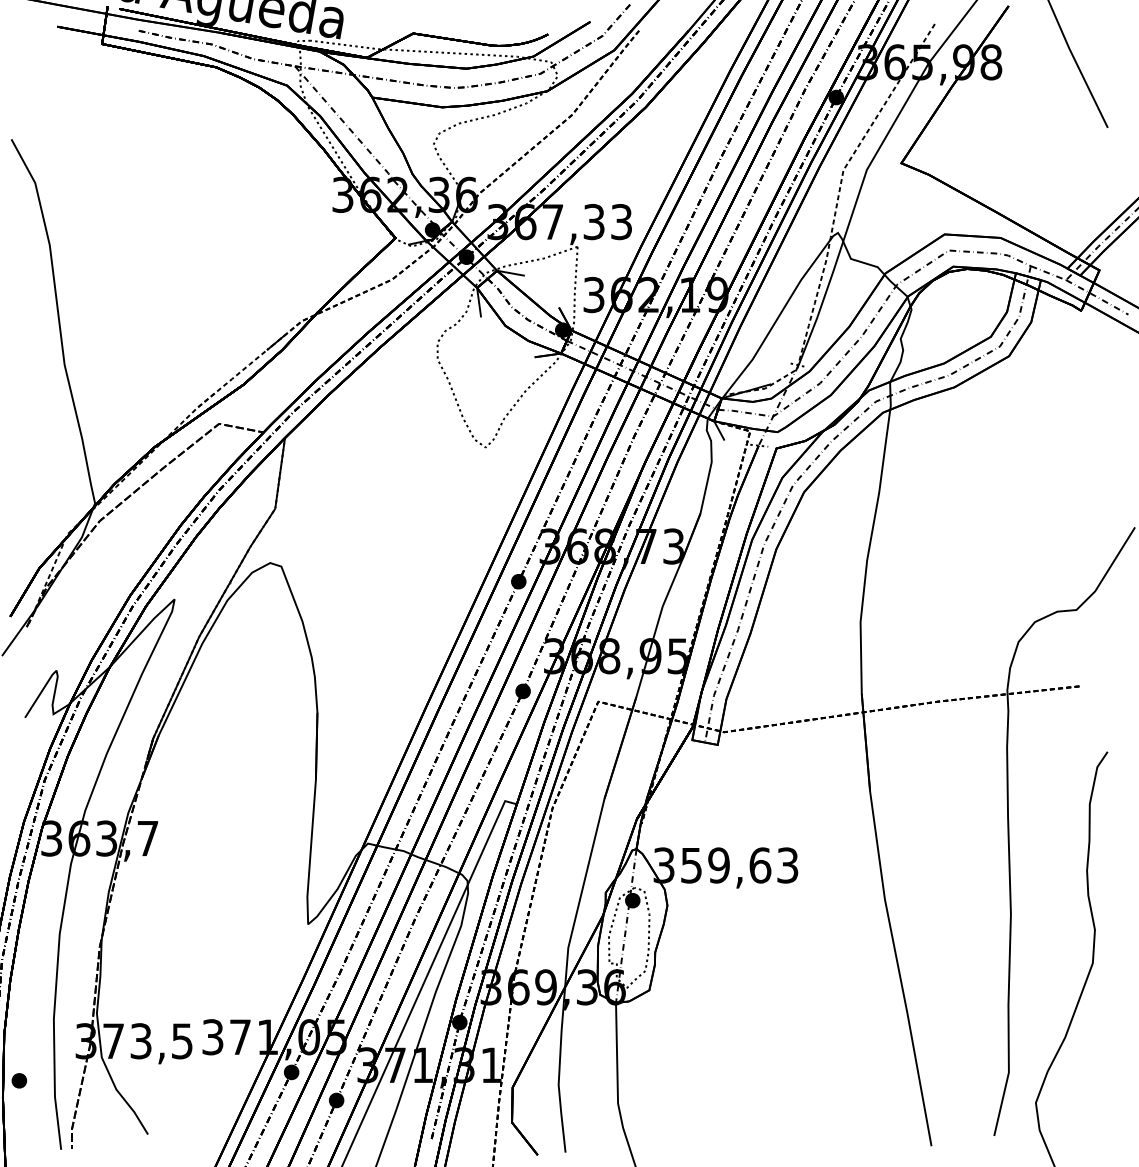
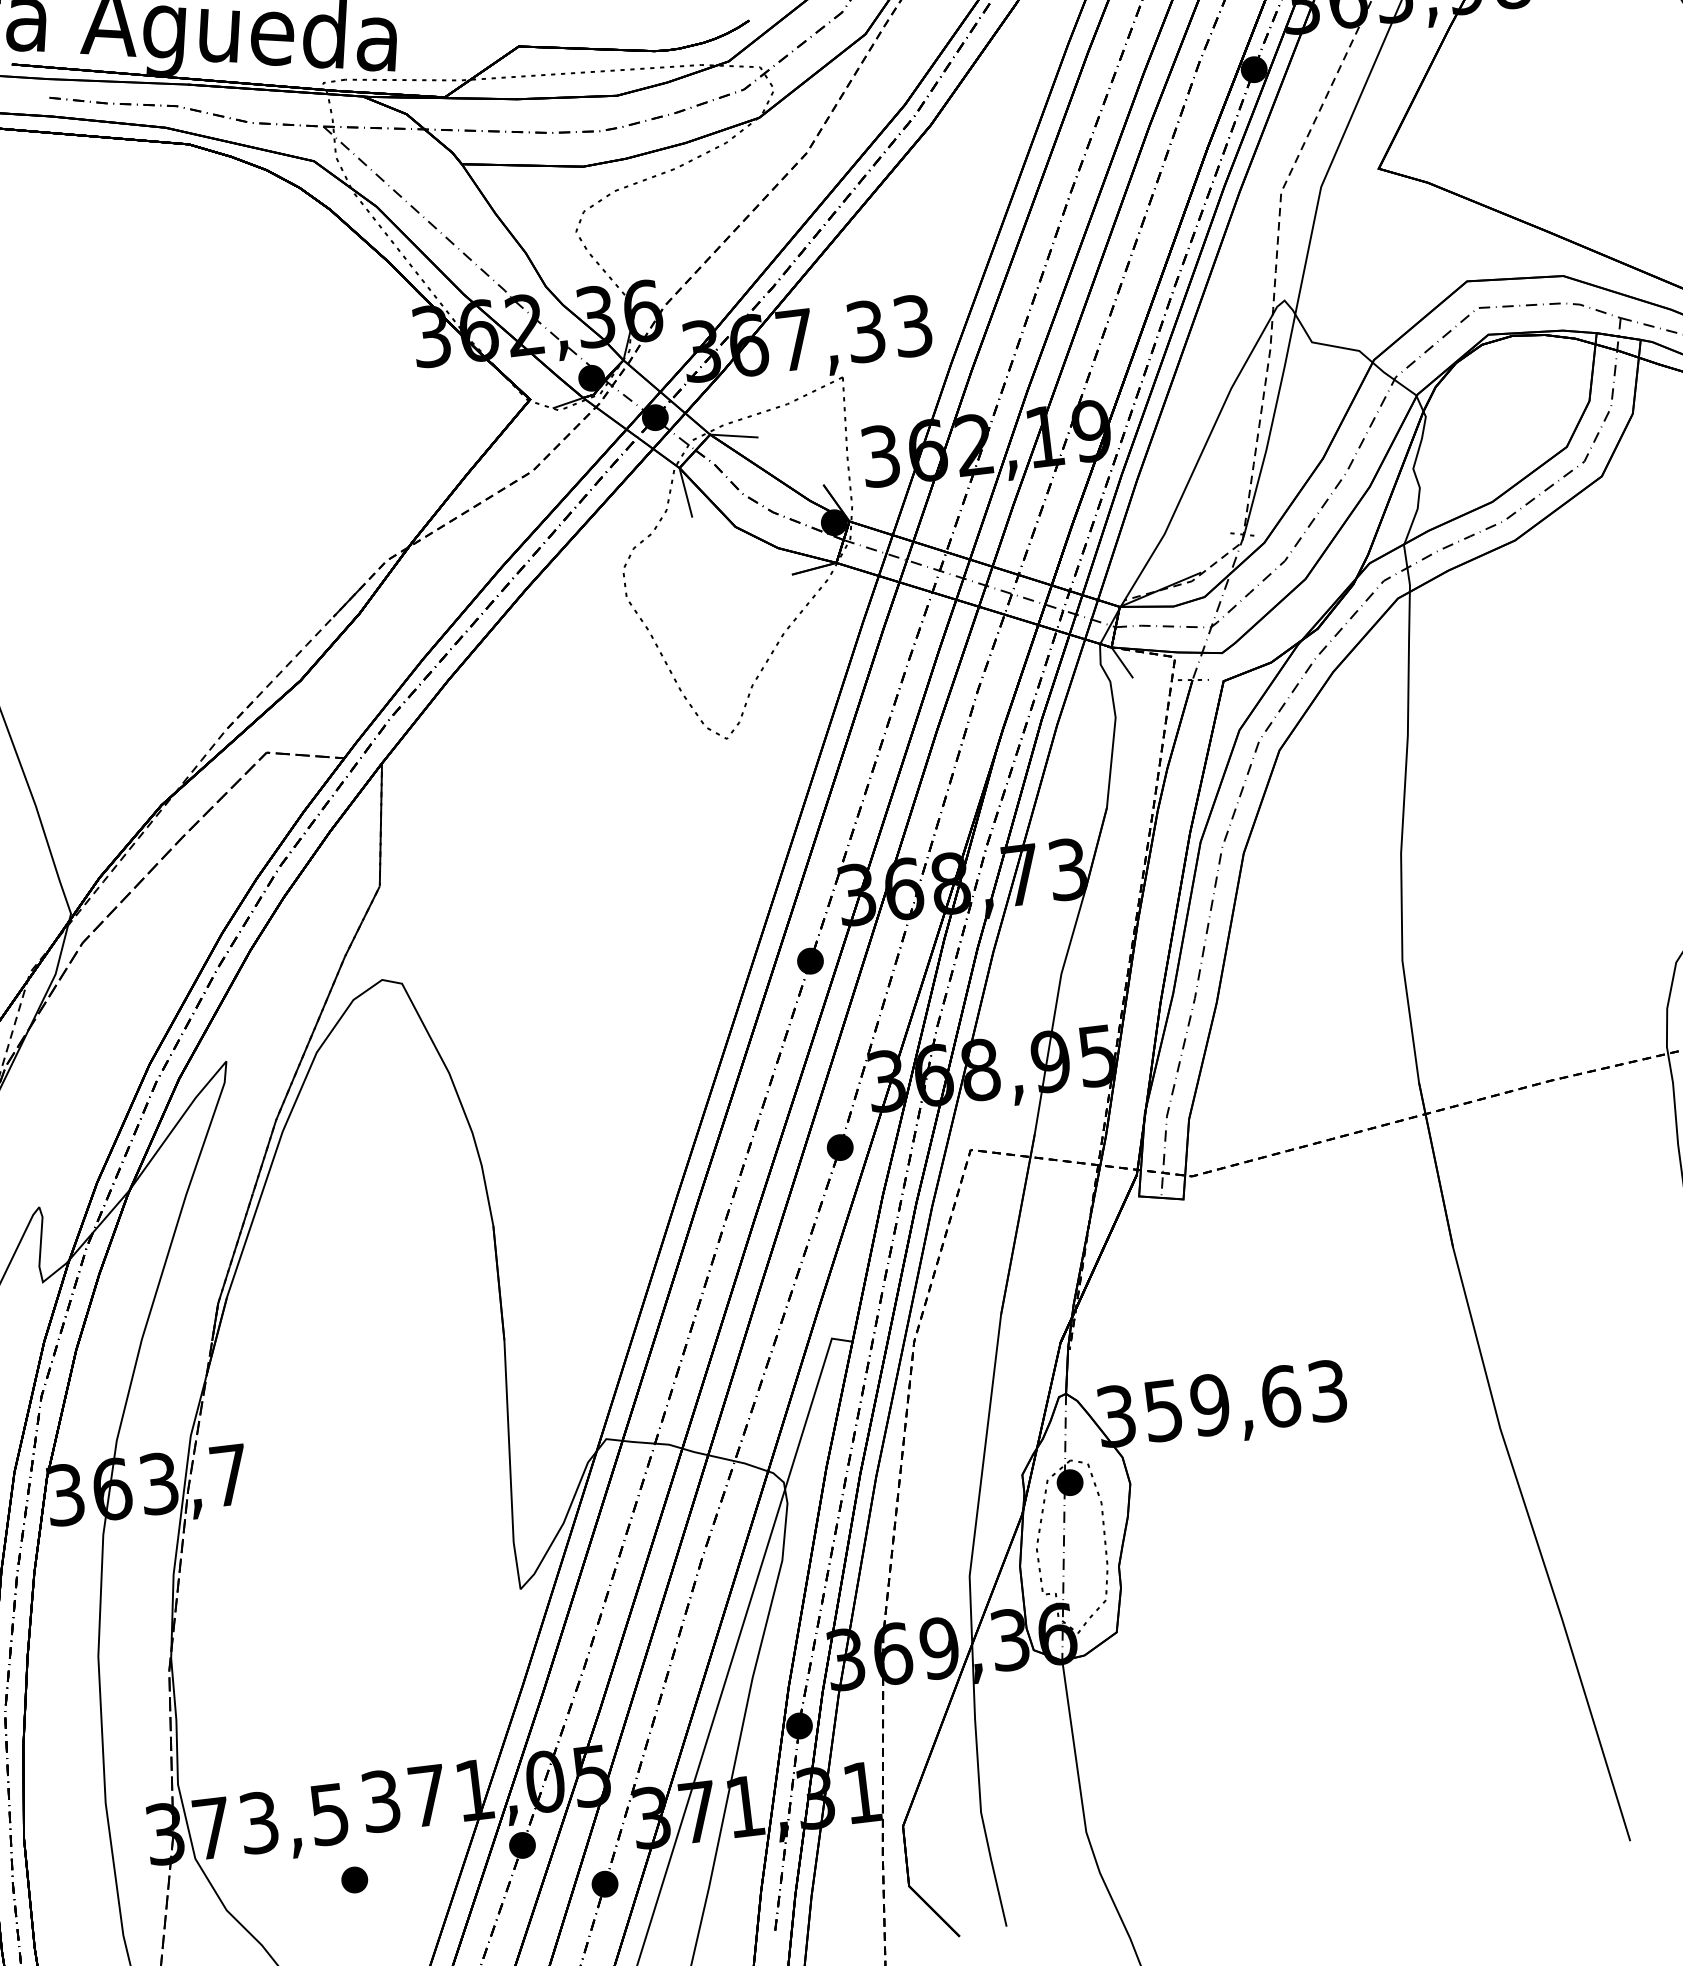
part: (18, 1080) -> (353, 1879), moved

